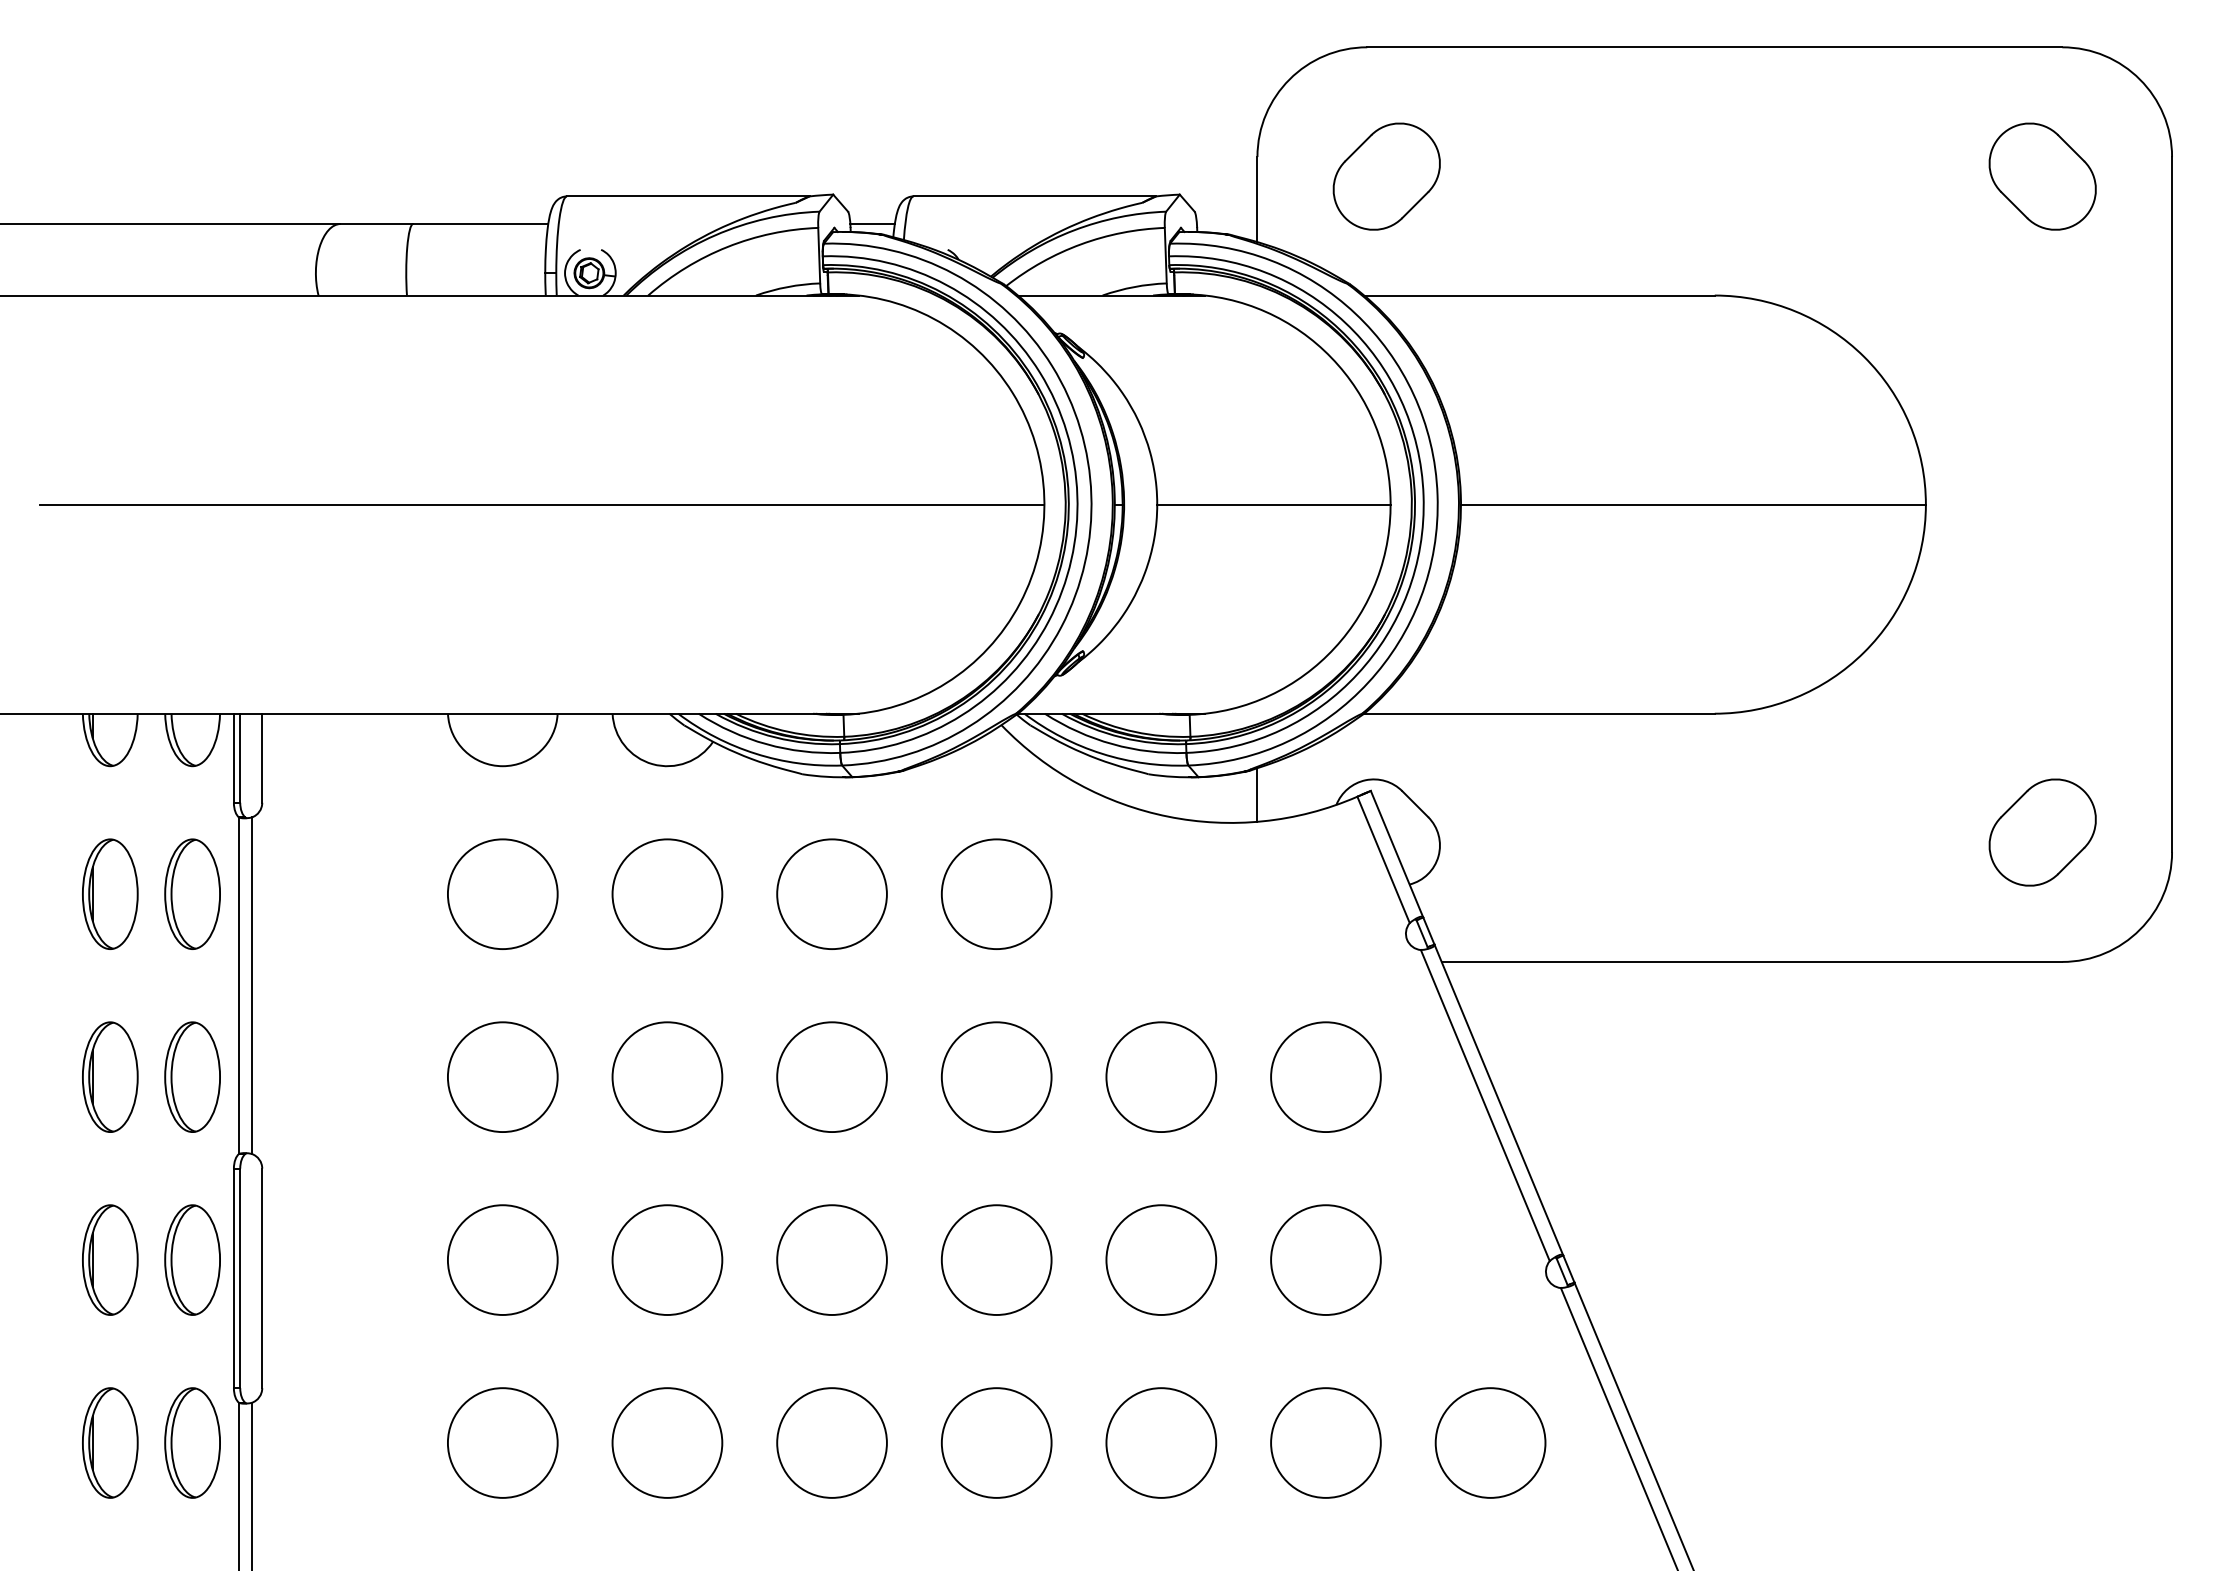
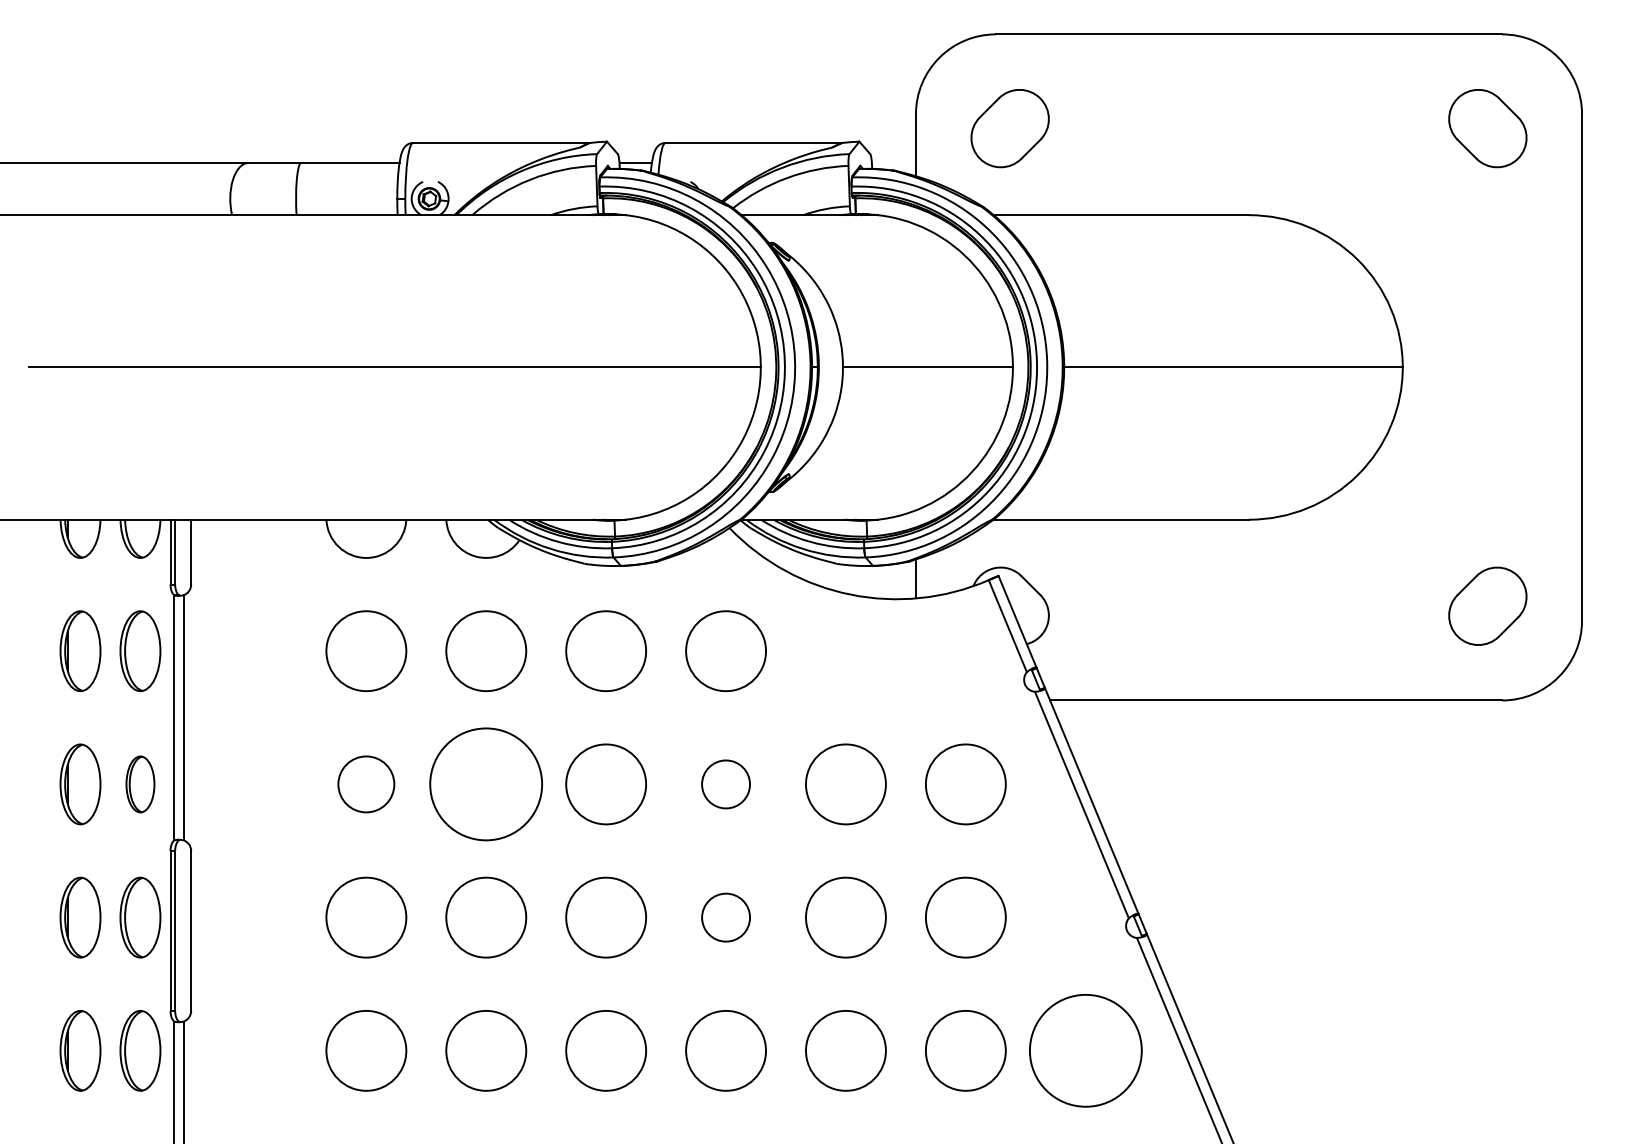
part: (192, 1077) -> (140, 784), size x0.7
circle: (502, 1077) -> (366, 784), size x0.7
circle: (667, 1077) -> (486, 784), size x1.4
circle: (995, 1077) -> (725, 784), size x0.6
circle: (997, 1259) -> (726, 917), size x0.6
circle: (1490, 1442) -> (1085, 1050), size x1.4

